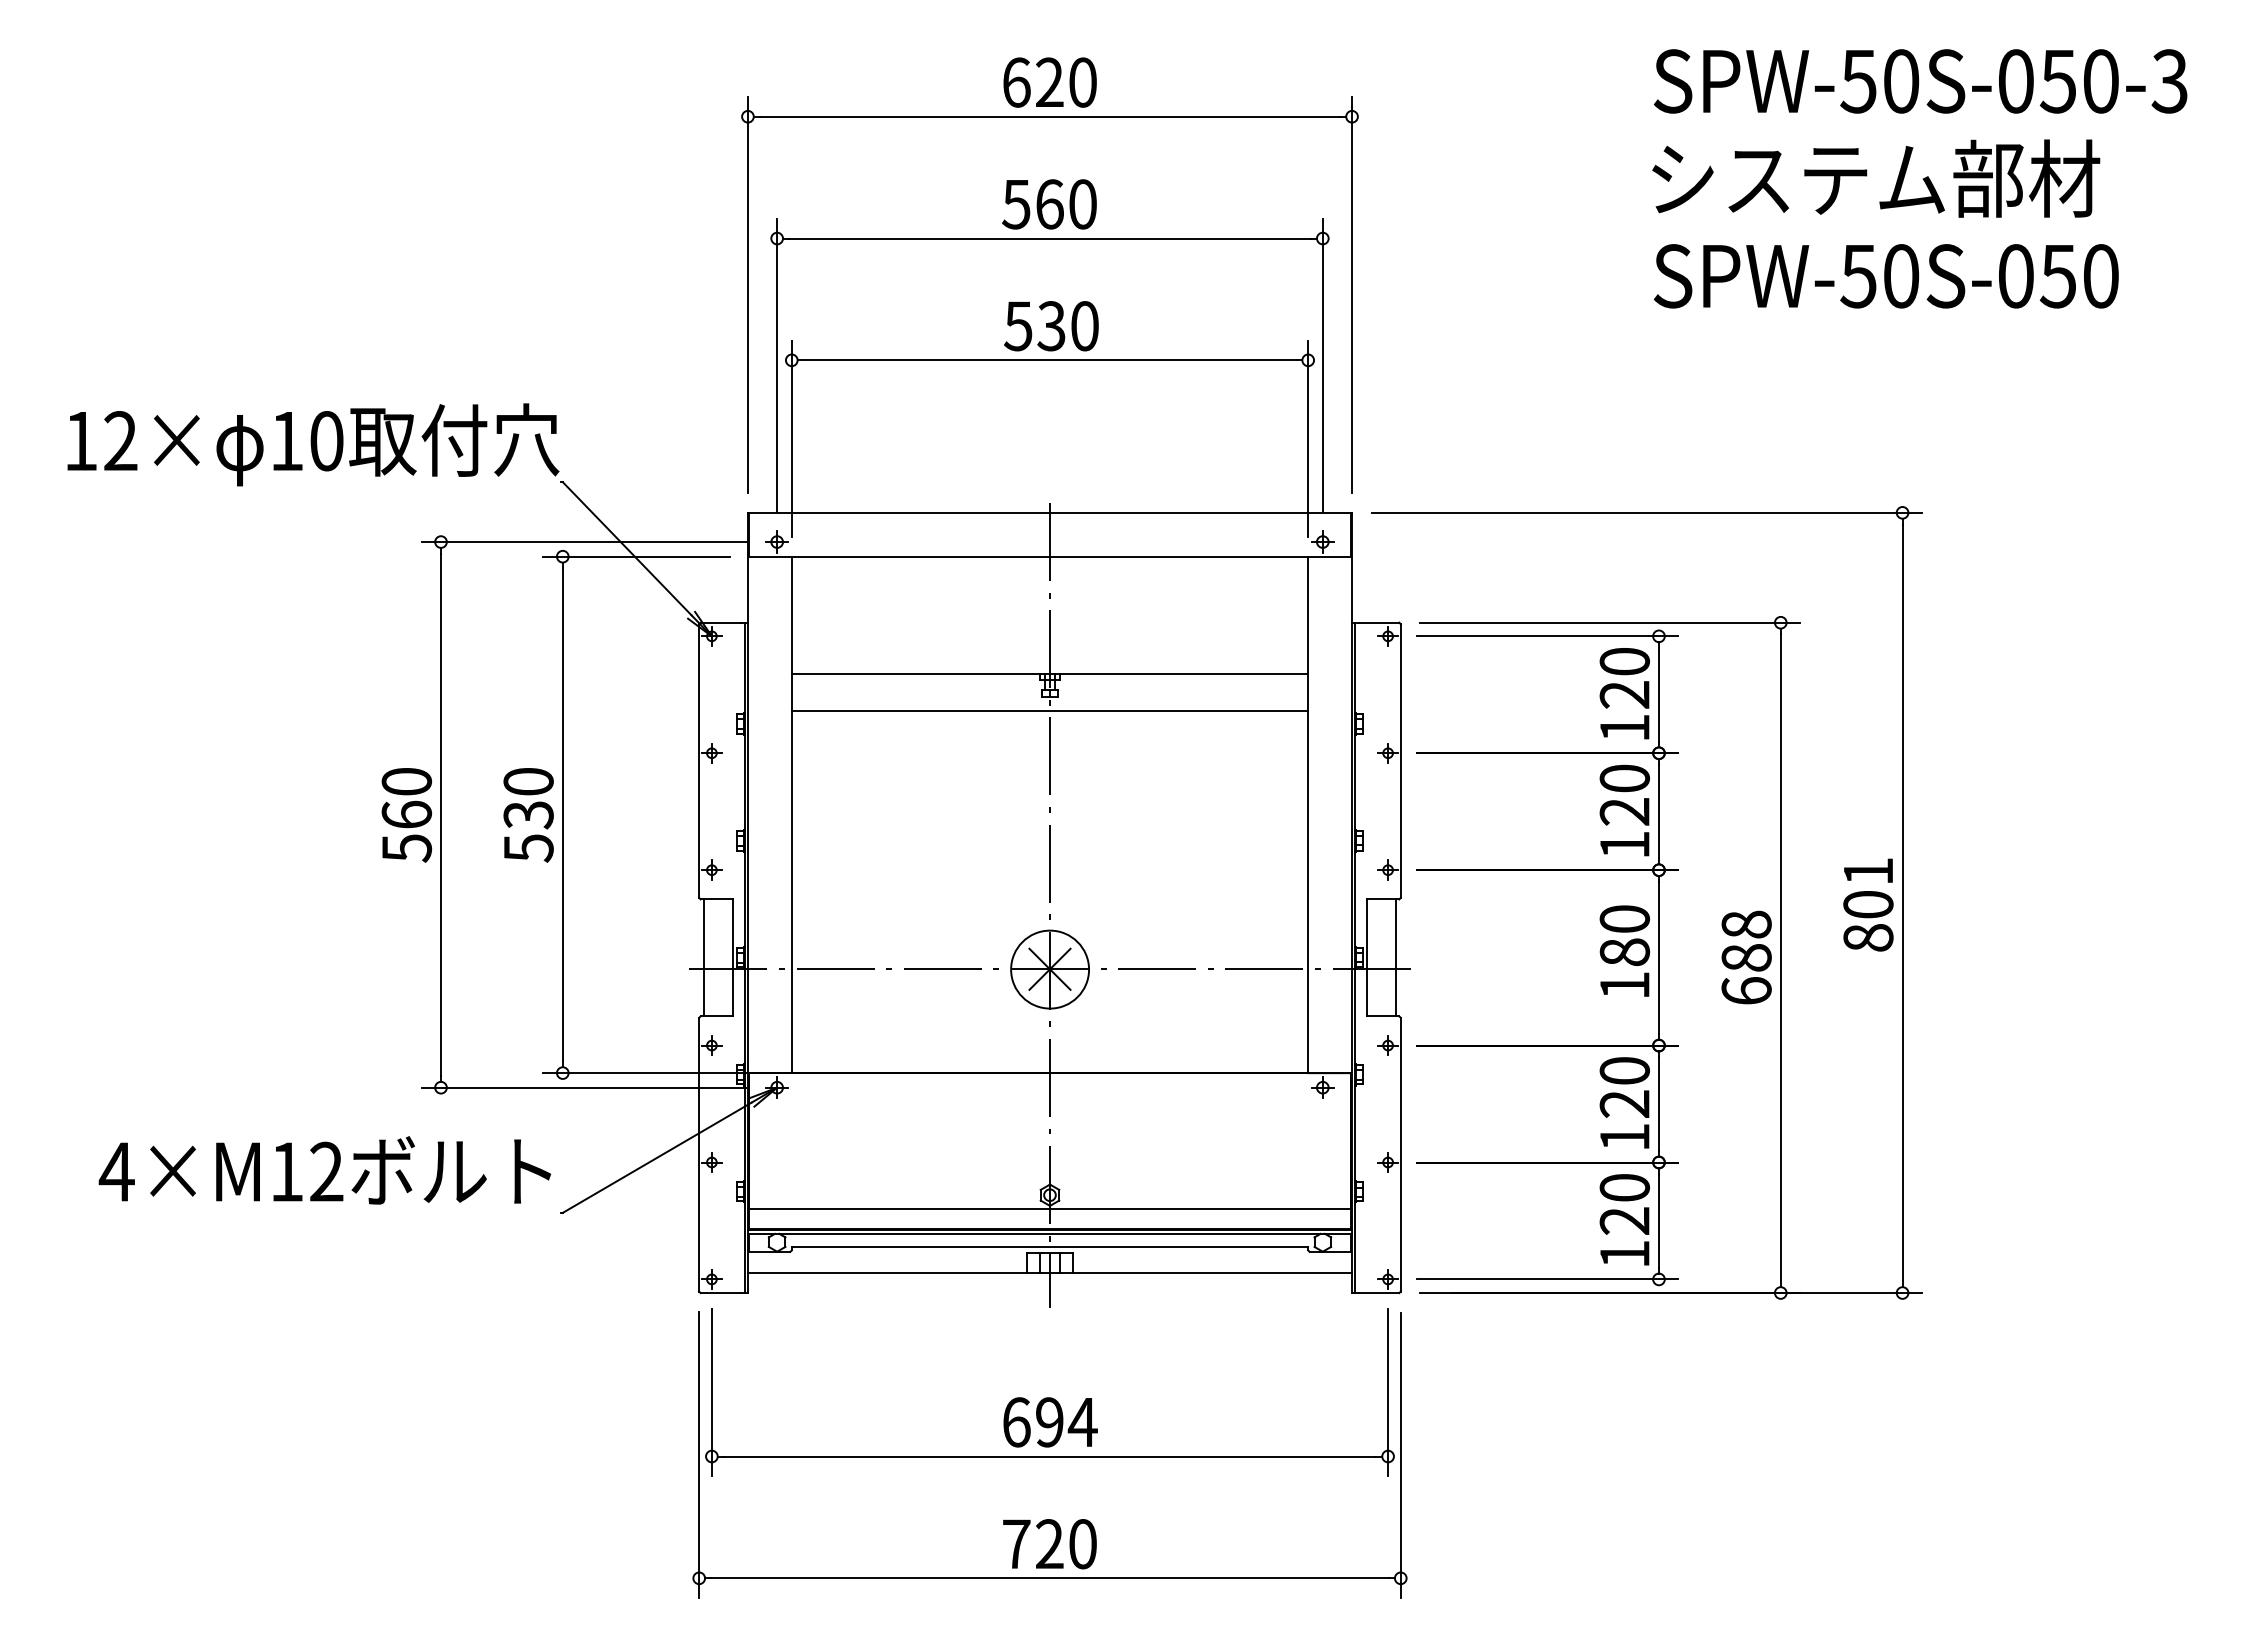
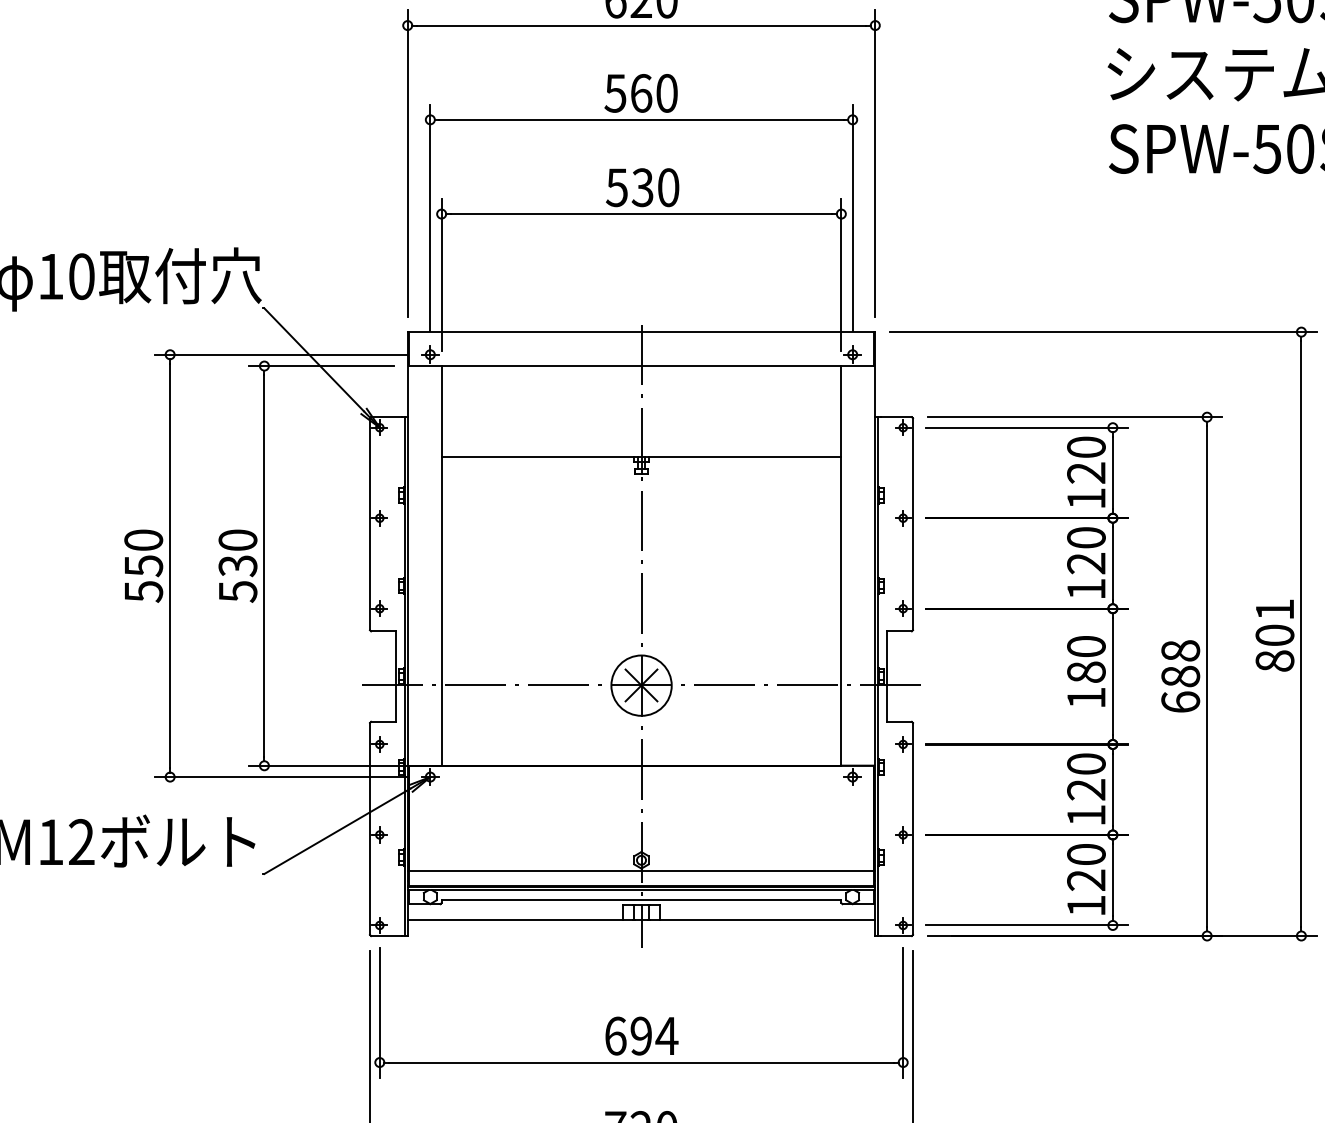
line: (1049, 711) -> (641, 485), removed
text: (406, 814) -> (143, 565), 560 -> 550
line: (704, 957) -> (374, 676), removed
line: (1395, 957) -> (908, 676), removed

